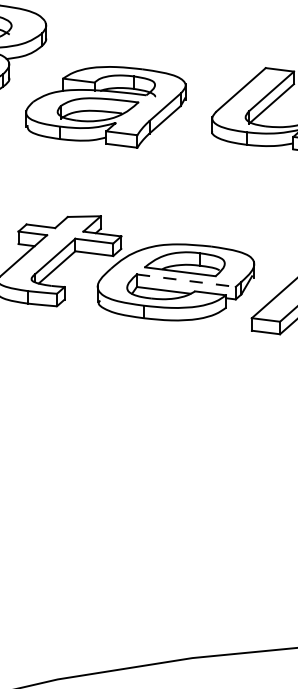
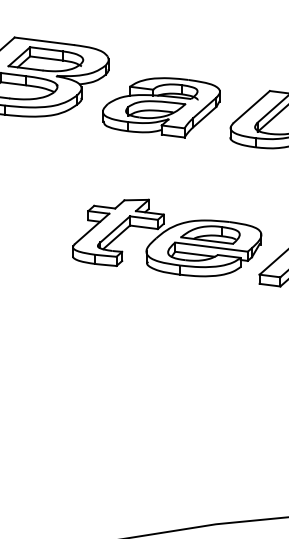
part: (105, 106) -> (161, 107), moved
line: (186, 281) -> (211, 247), dashed -> solid

